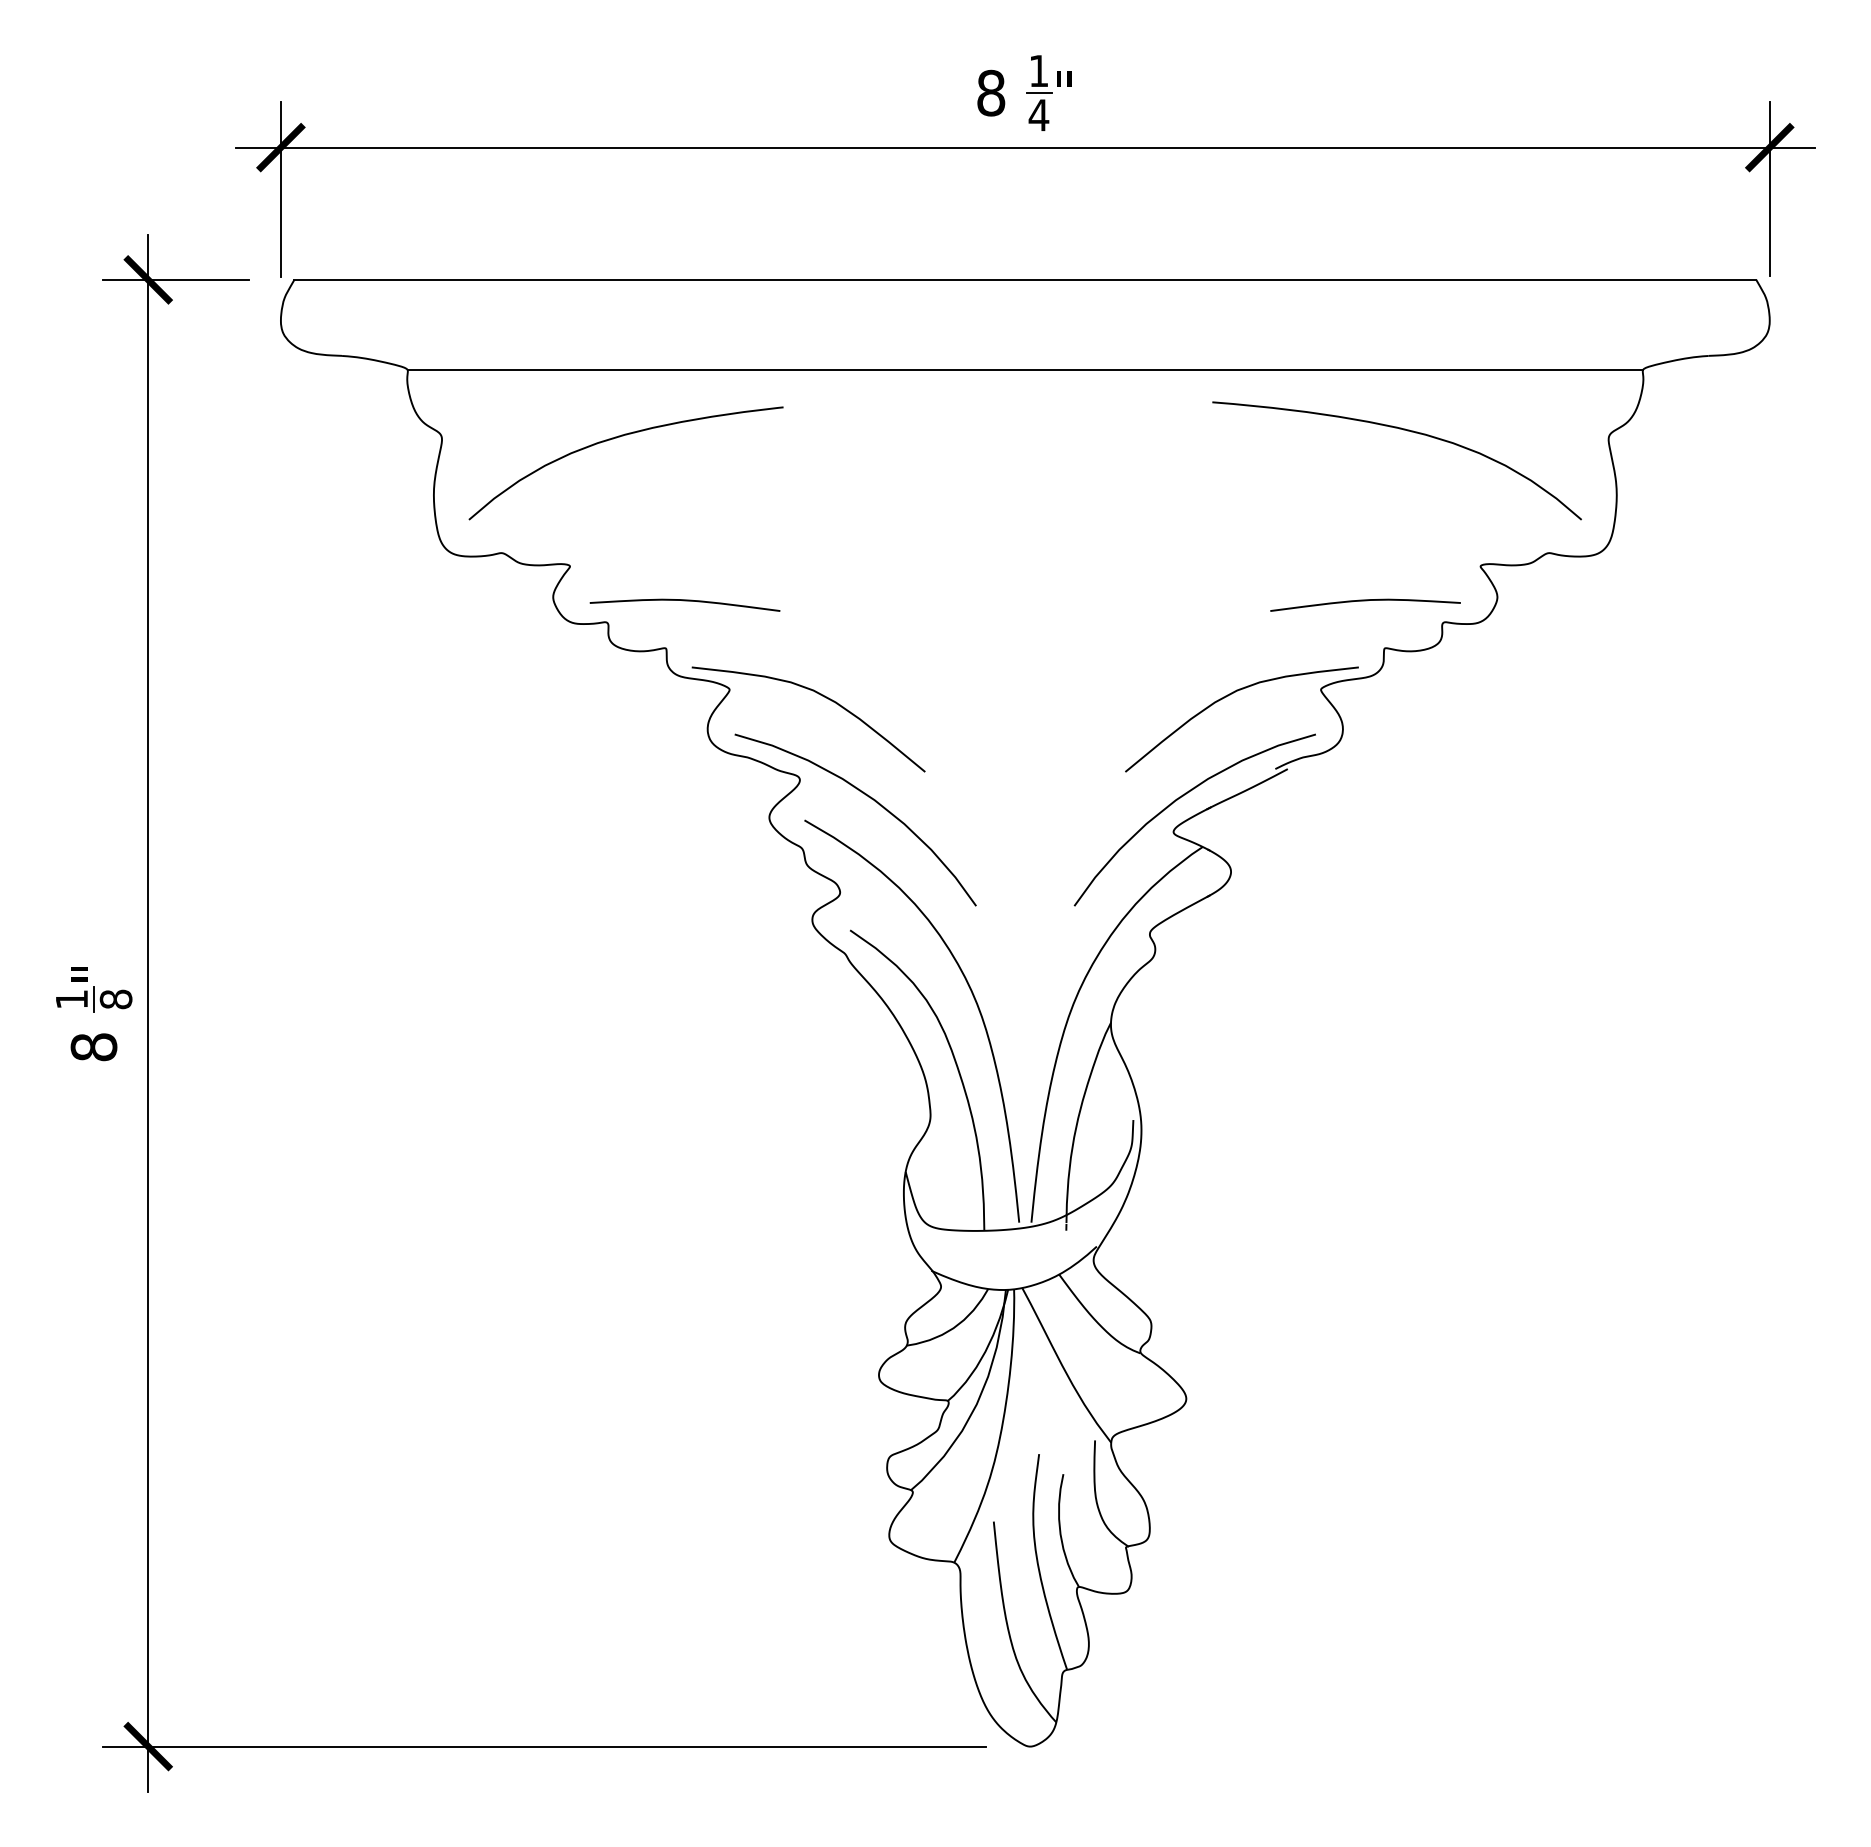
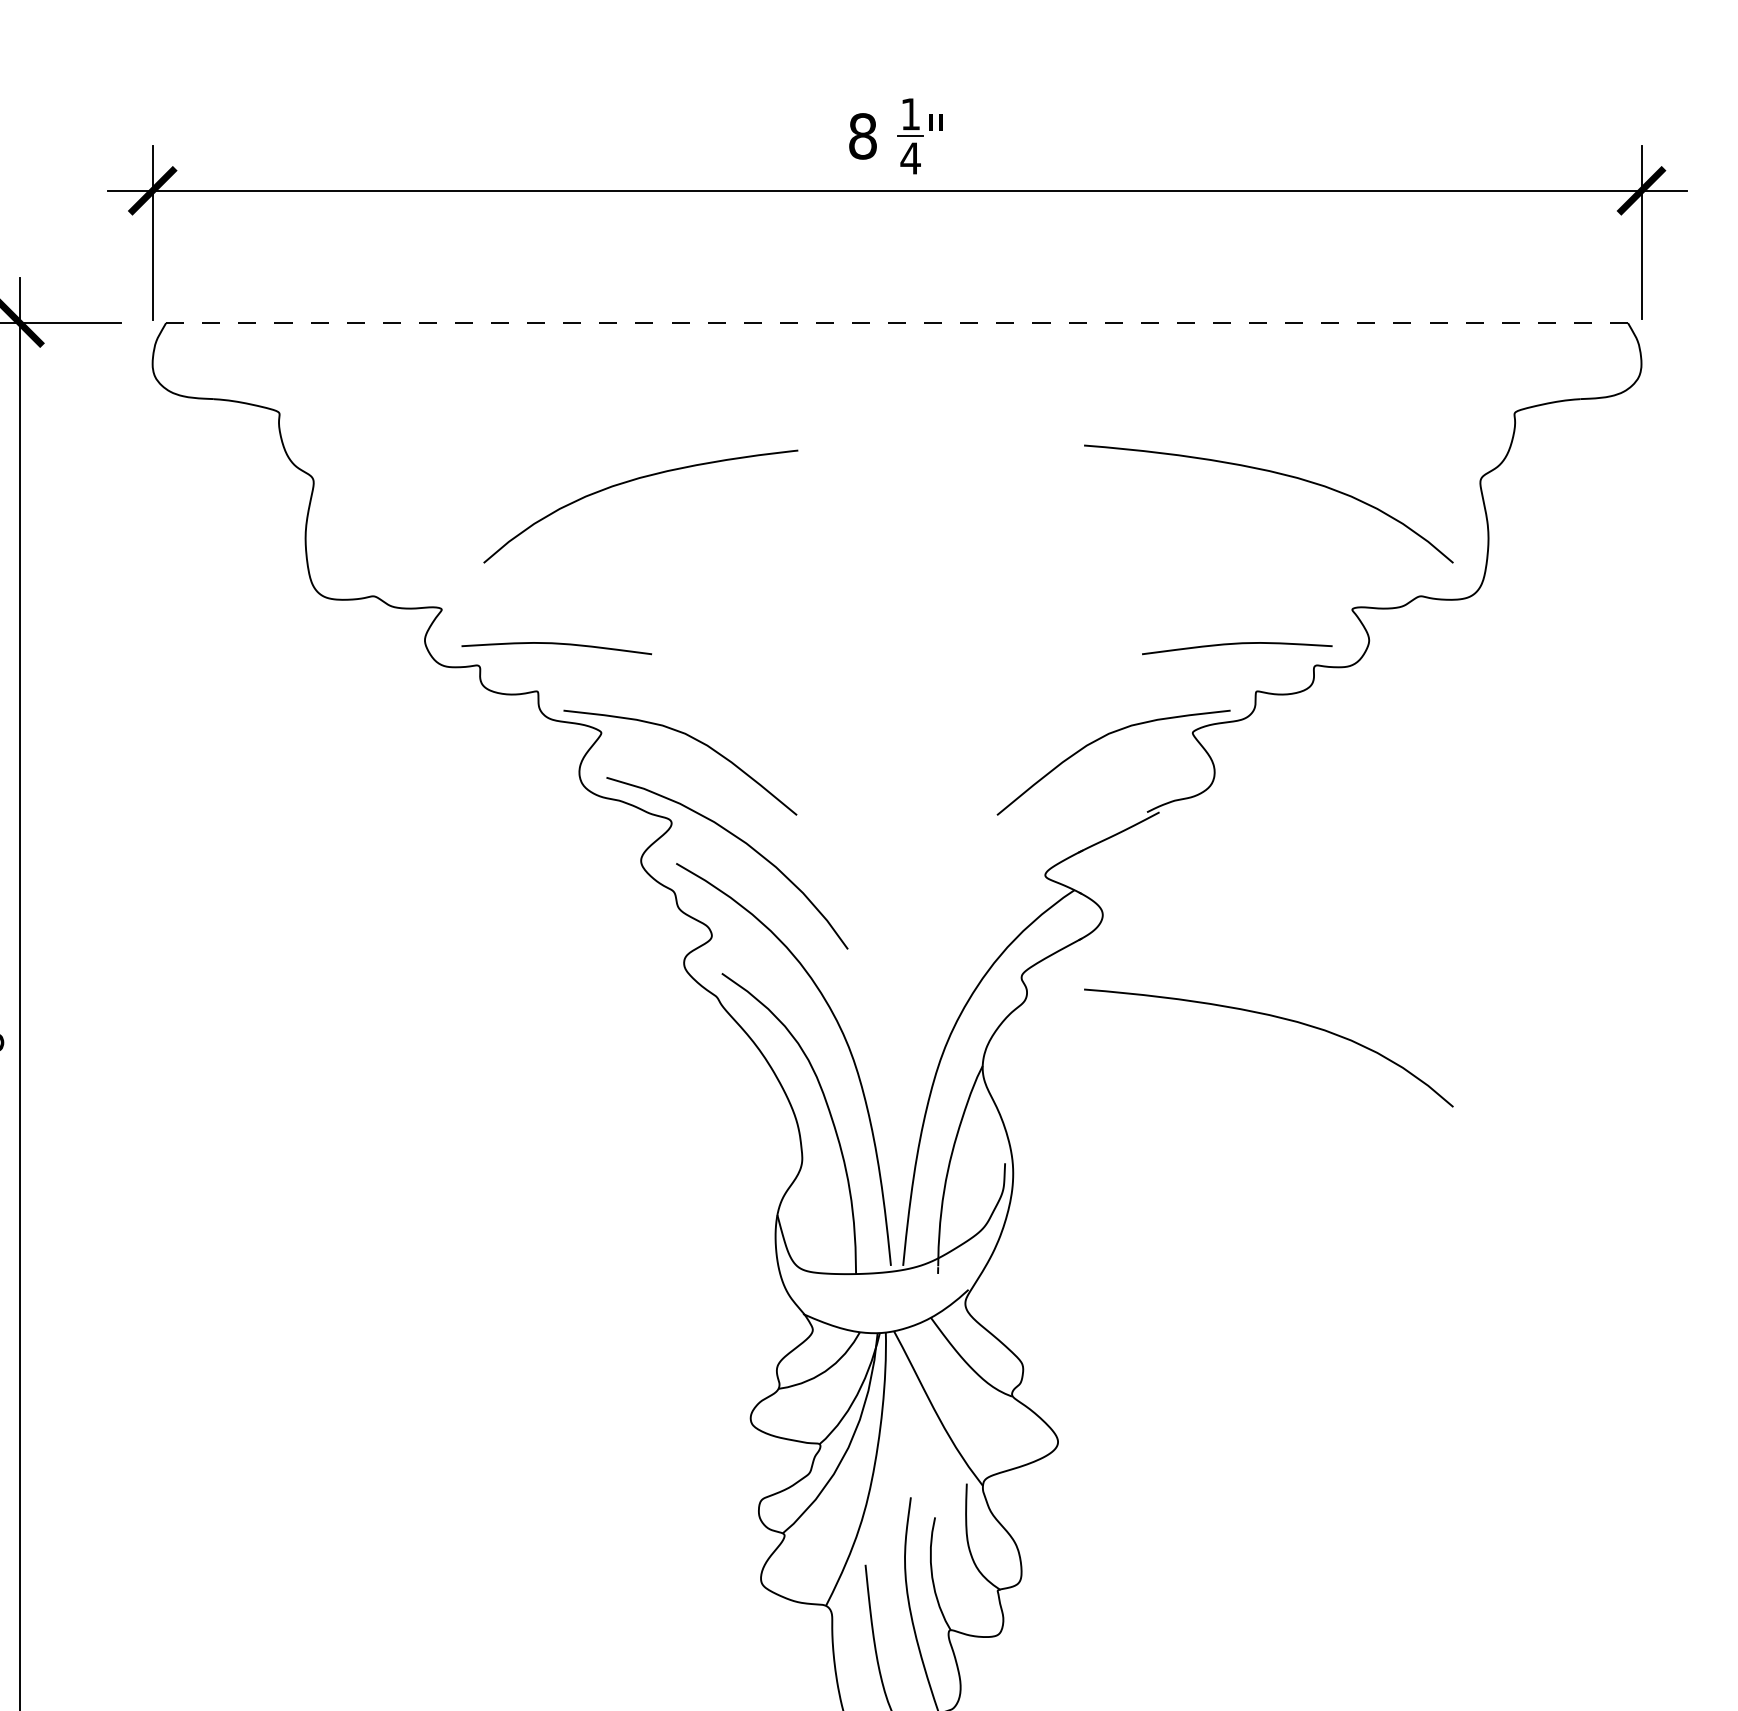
line: (1025, 279) -> (897, 322), solid -> dashed
line: (1024, 370) -> (896, 413), removed
curve: (620, 437) -> (635, 480), moved
curve: (1180, 798) -> (1052, 841), removed
curve: (1403, 974) -> (1275, 1017), added

